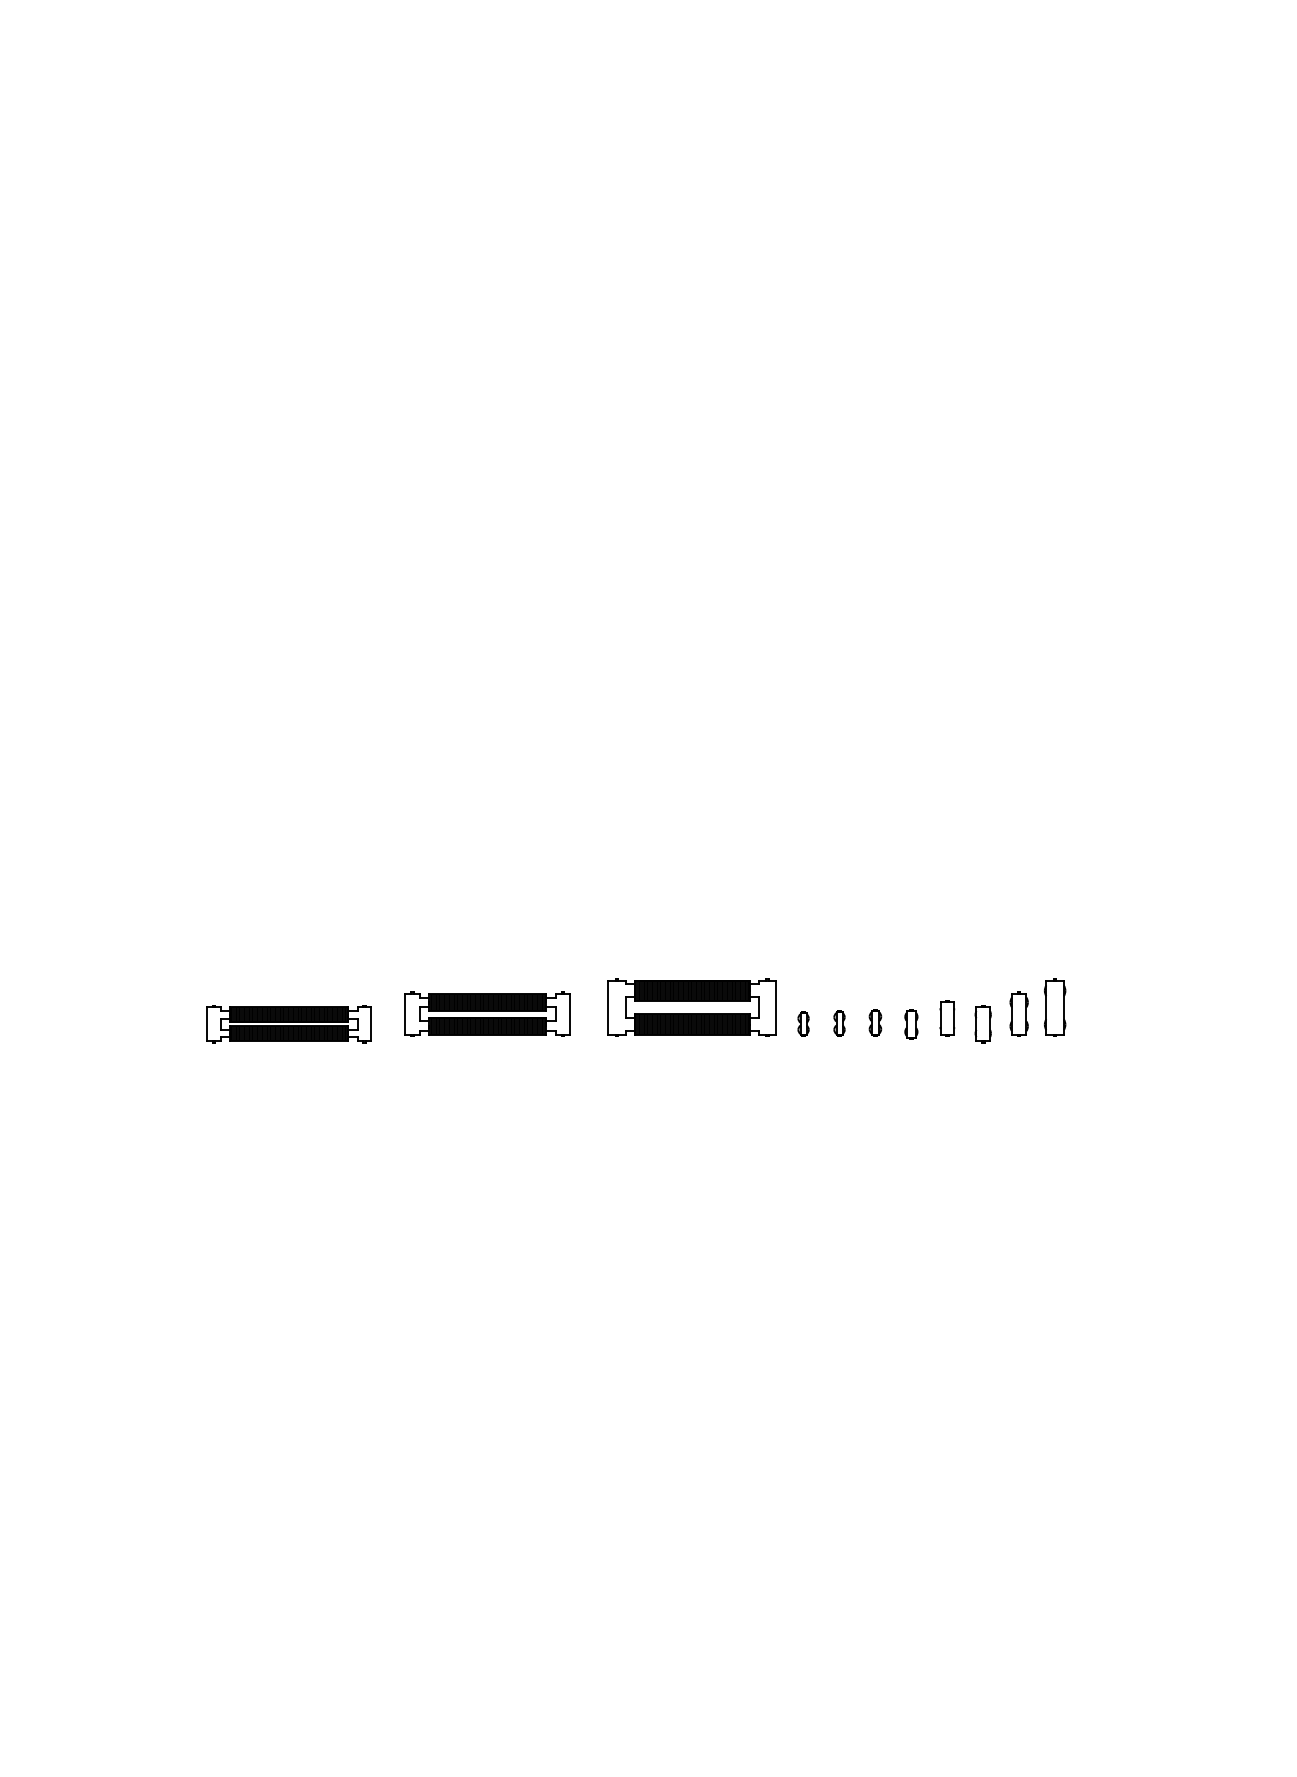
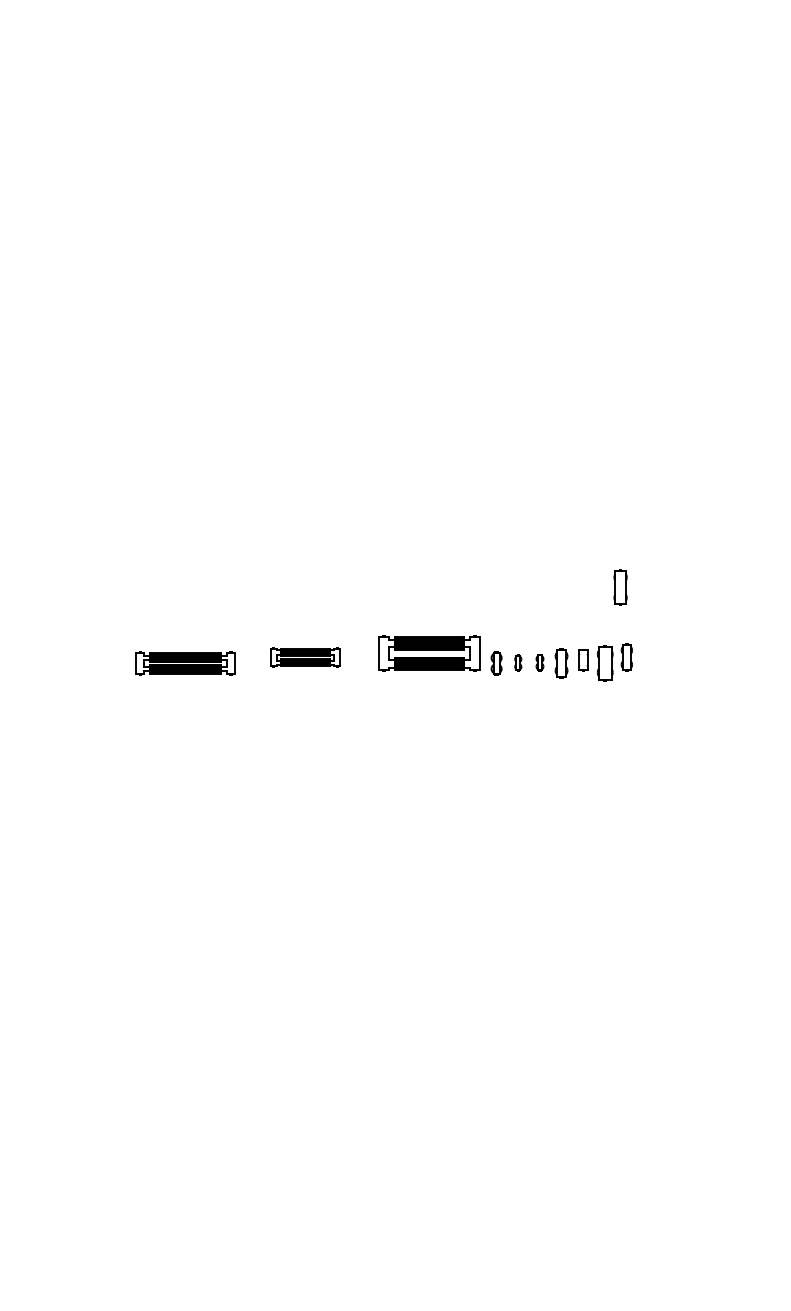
part: (1054, 1007) -> (620, 587), moved
part: (487, 1014) -> (305, 657), size x0.7
part: (803, 1024) -> (496, 663), size x1.6
part: (911, 1024) -> (561, 663), size x1.6
part: (982, 1024) -> (604, 663), size x1.6

